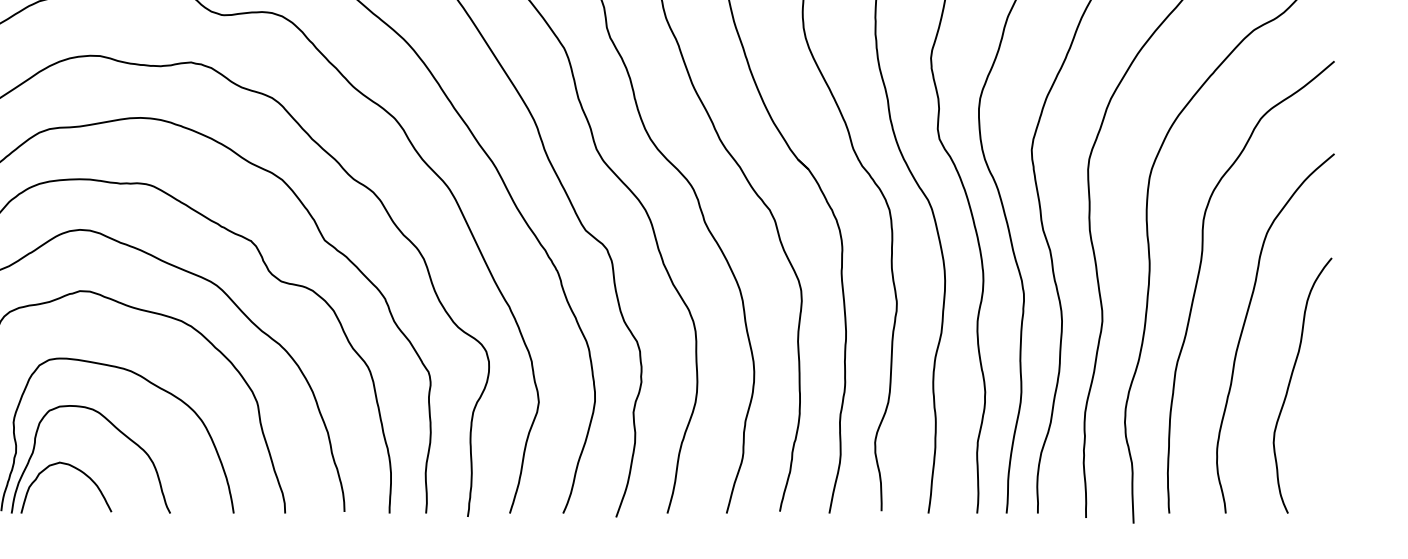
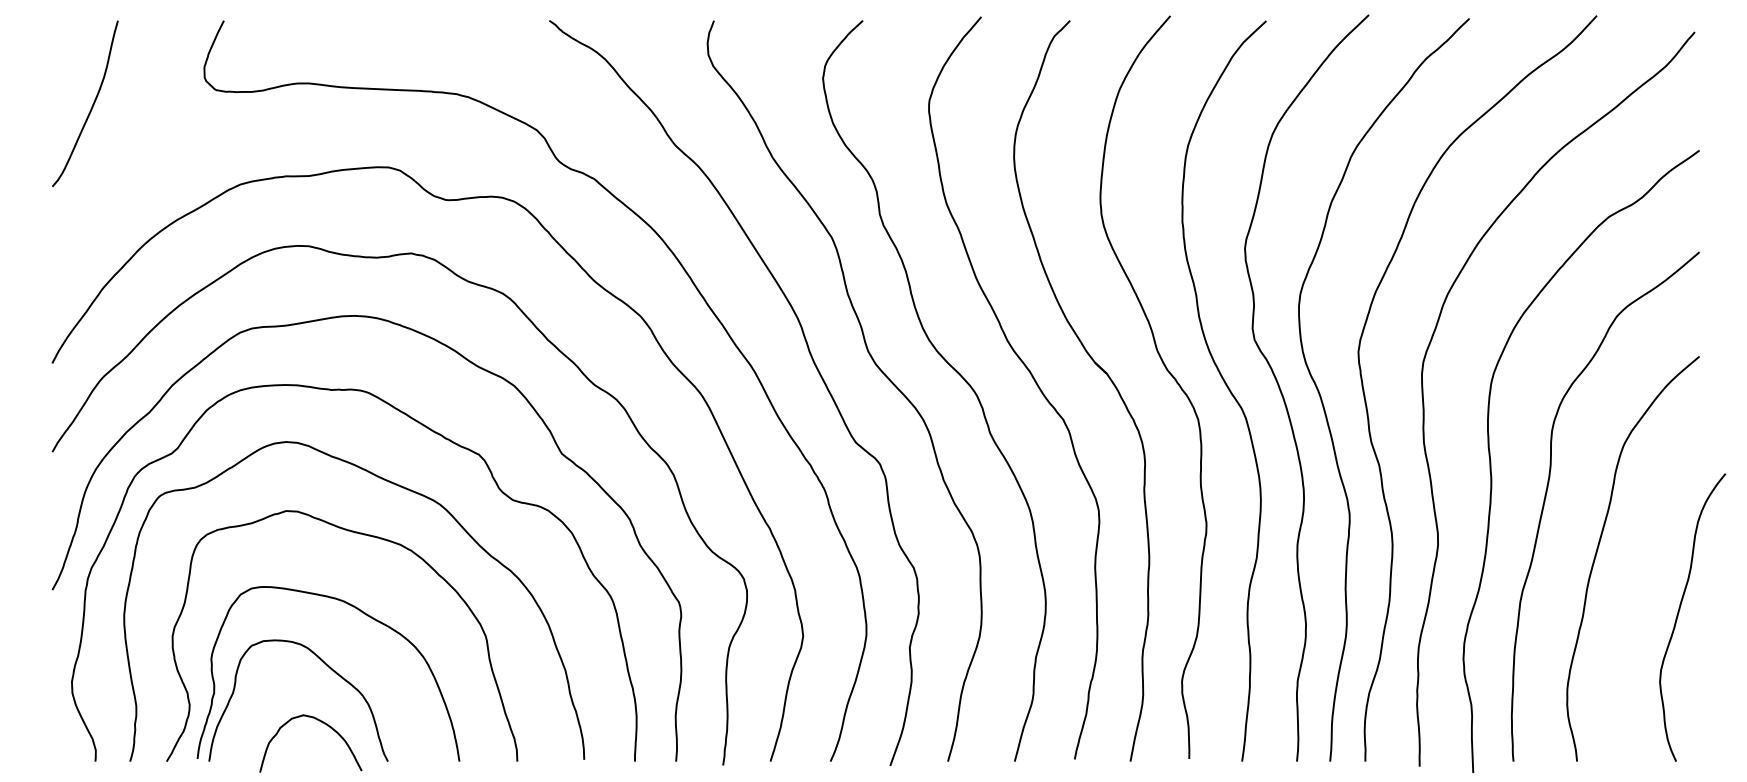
curve: (1290, 382) -> (1679, 613), moved
curve: (76, 469) -> (322, 723), moved

